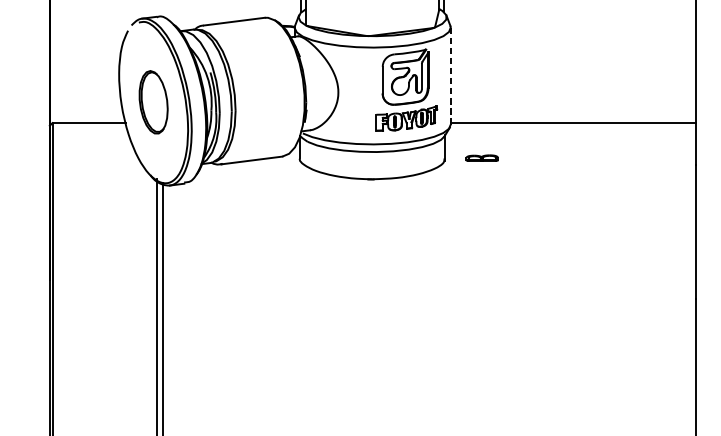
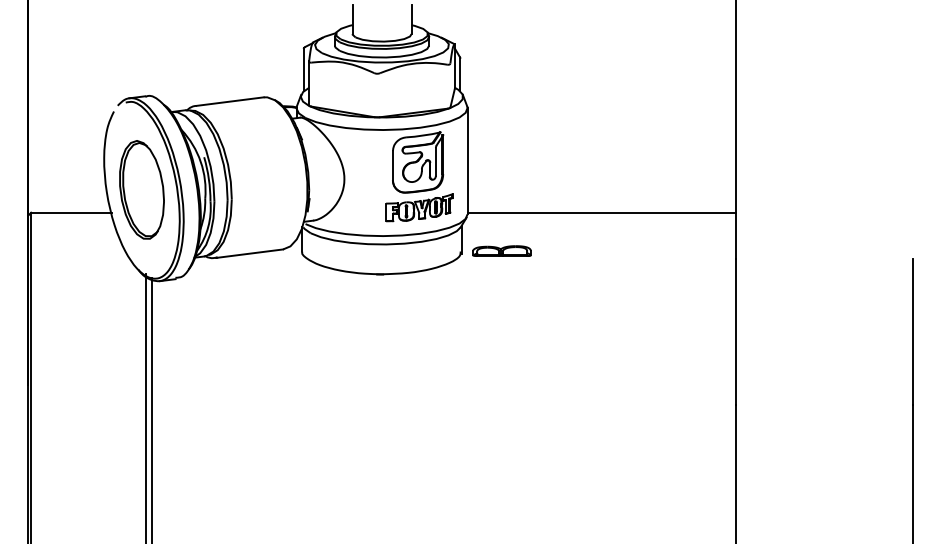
line: (450, 75) -> (467, 160), dashed -> solid
part: (153, 101) -> (141, 189), size x1.43
part: (481, 157) -> (501, 250), size x1.67

